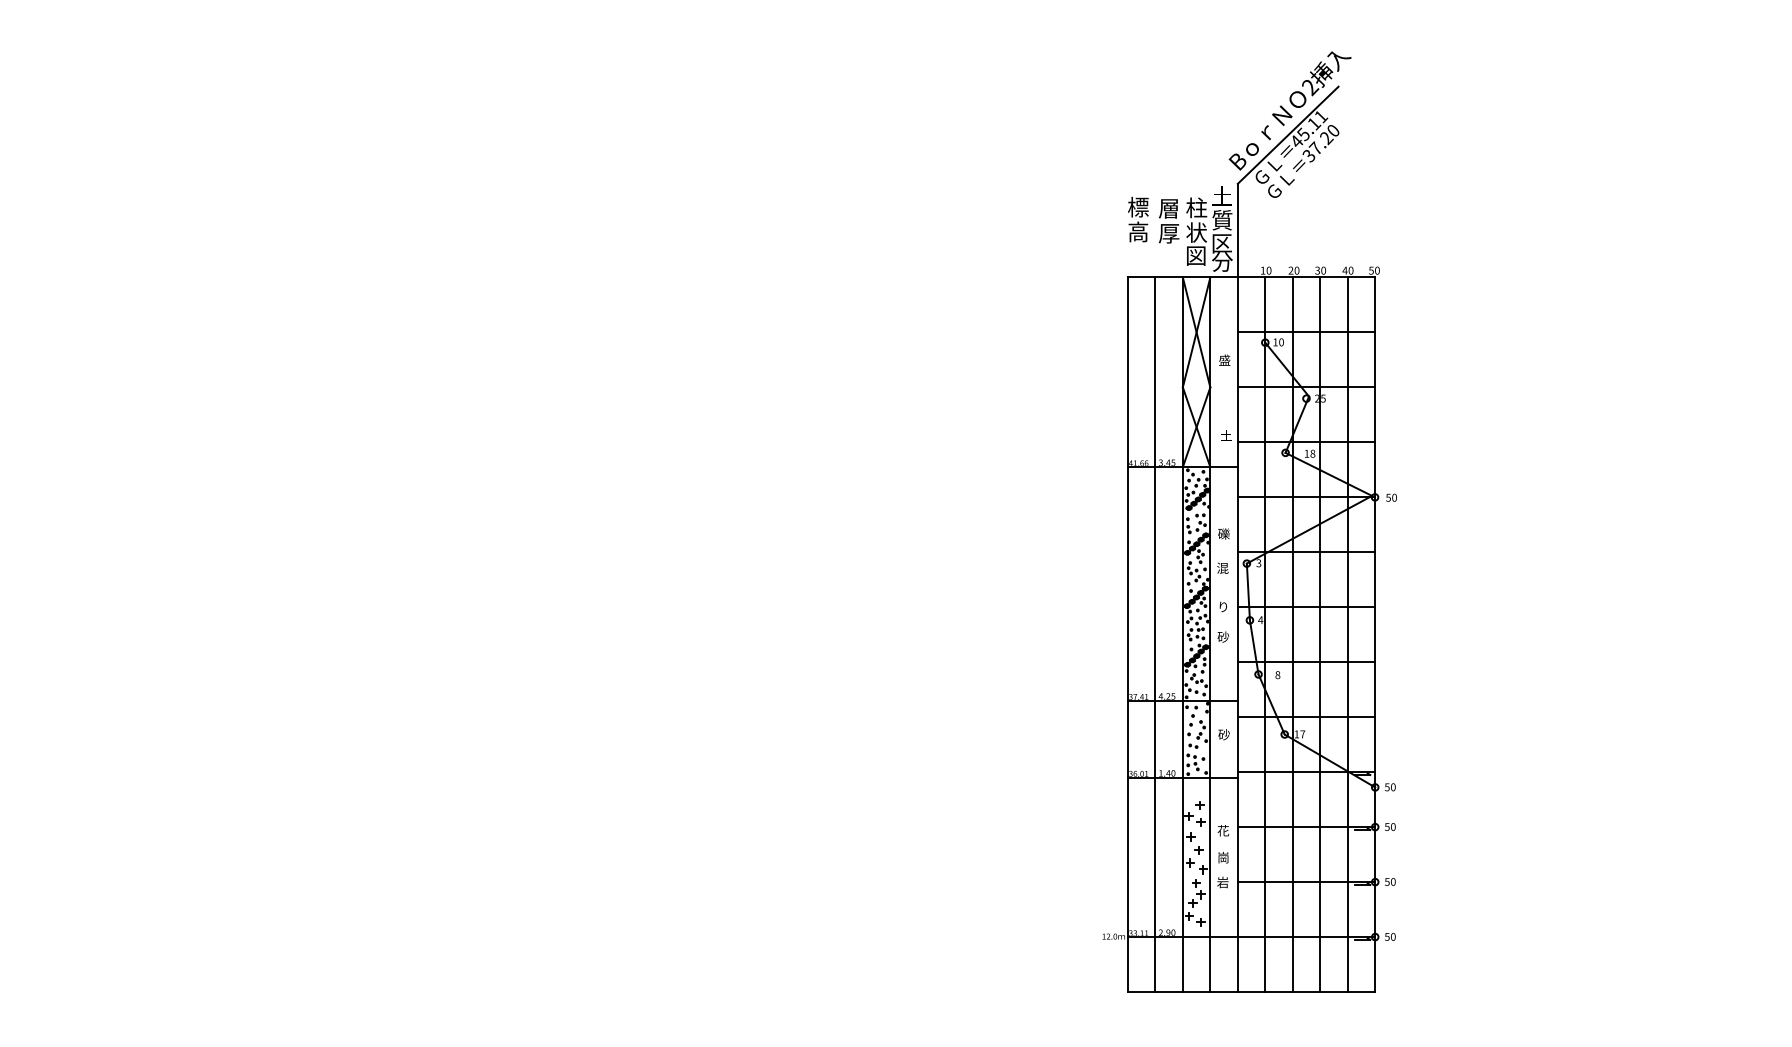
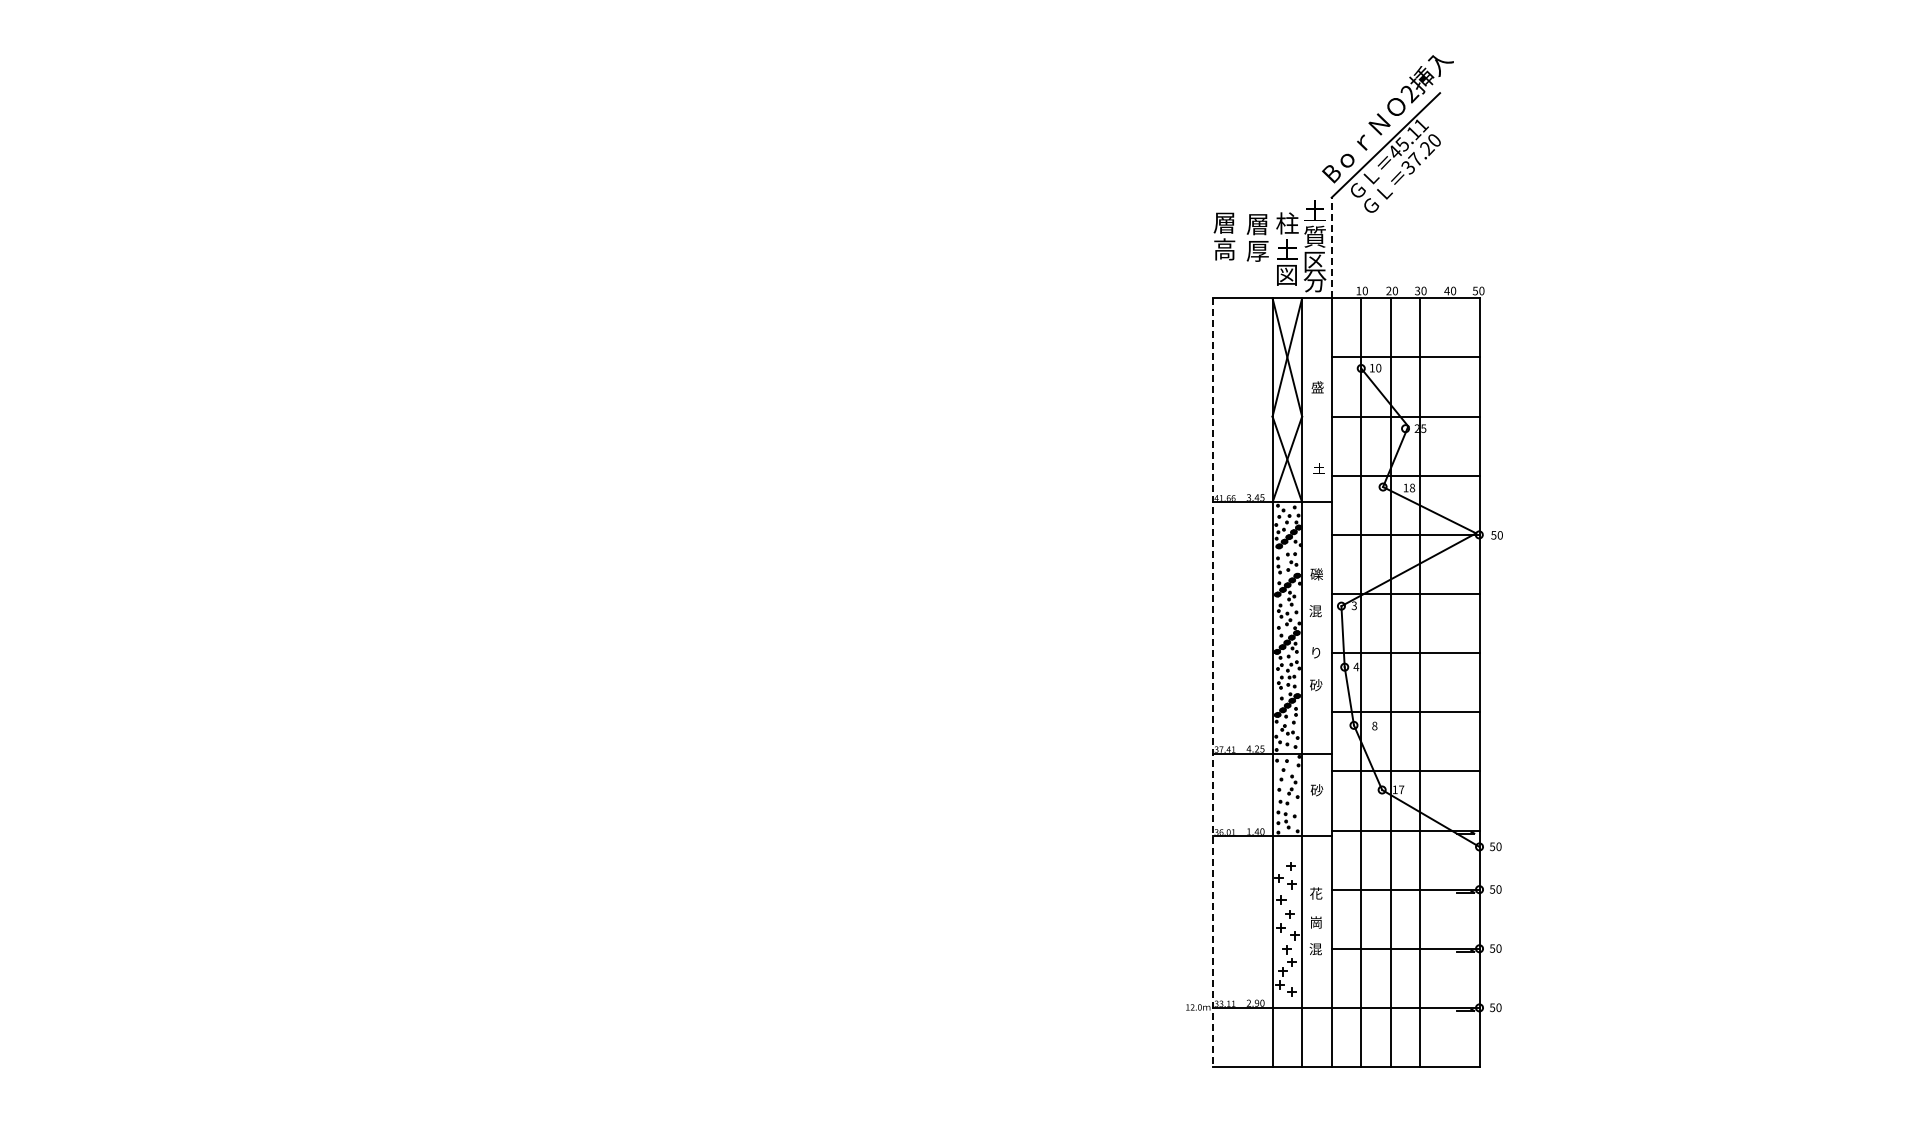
text: (1138, 206) -> (1224, 222), 標 -> 層
line: (1237, 230) -> (1331, 247), solid -> dashed
text: (1196, 233) -> (1287, 250), 状 -> 土
line: (1155, 634) -> (1243, 682), removed
line: (1347, 634) -> (1449, 682), removed
line: (1127, 635) -> (1213, 683), solid -> dashed
text: (1222, 882) -> (1315, 949), 岩 -> 混

